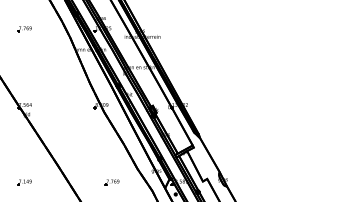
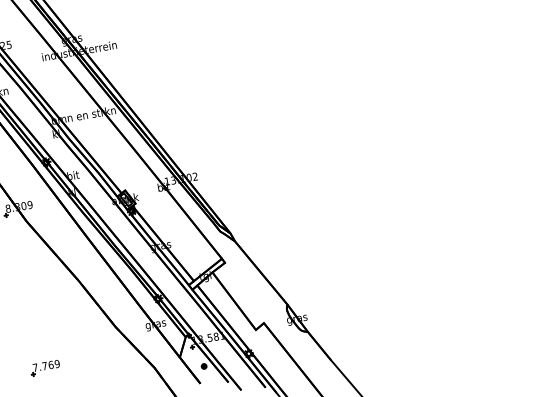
part: (111, 182) -> (43, 368), moved

